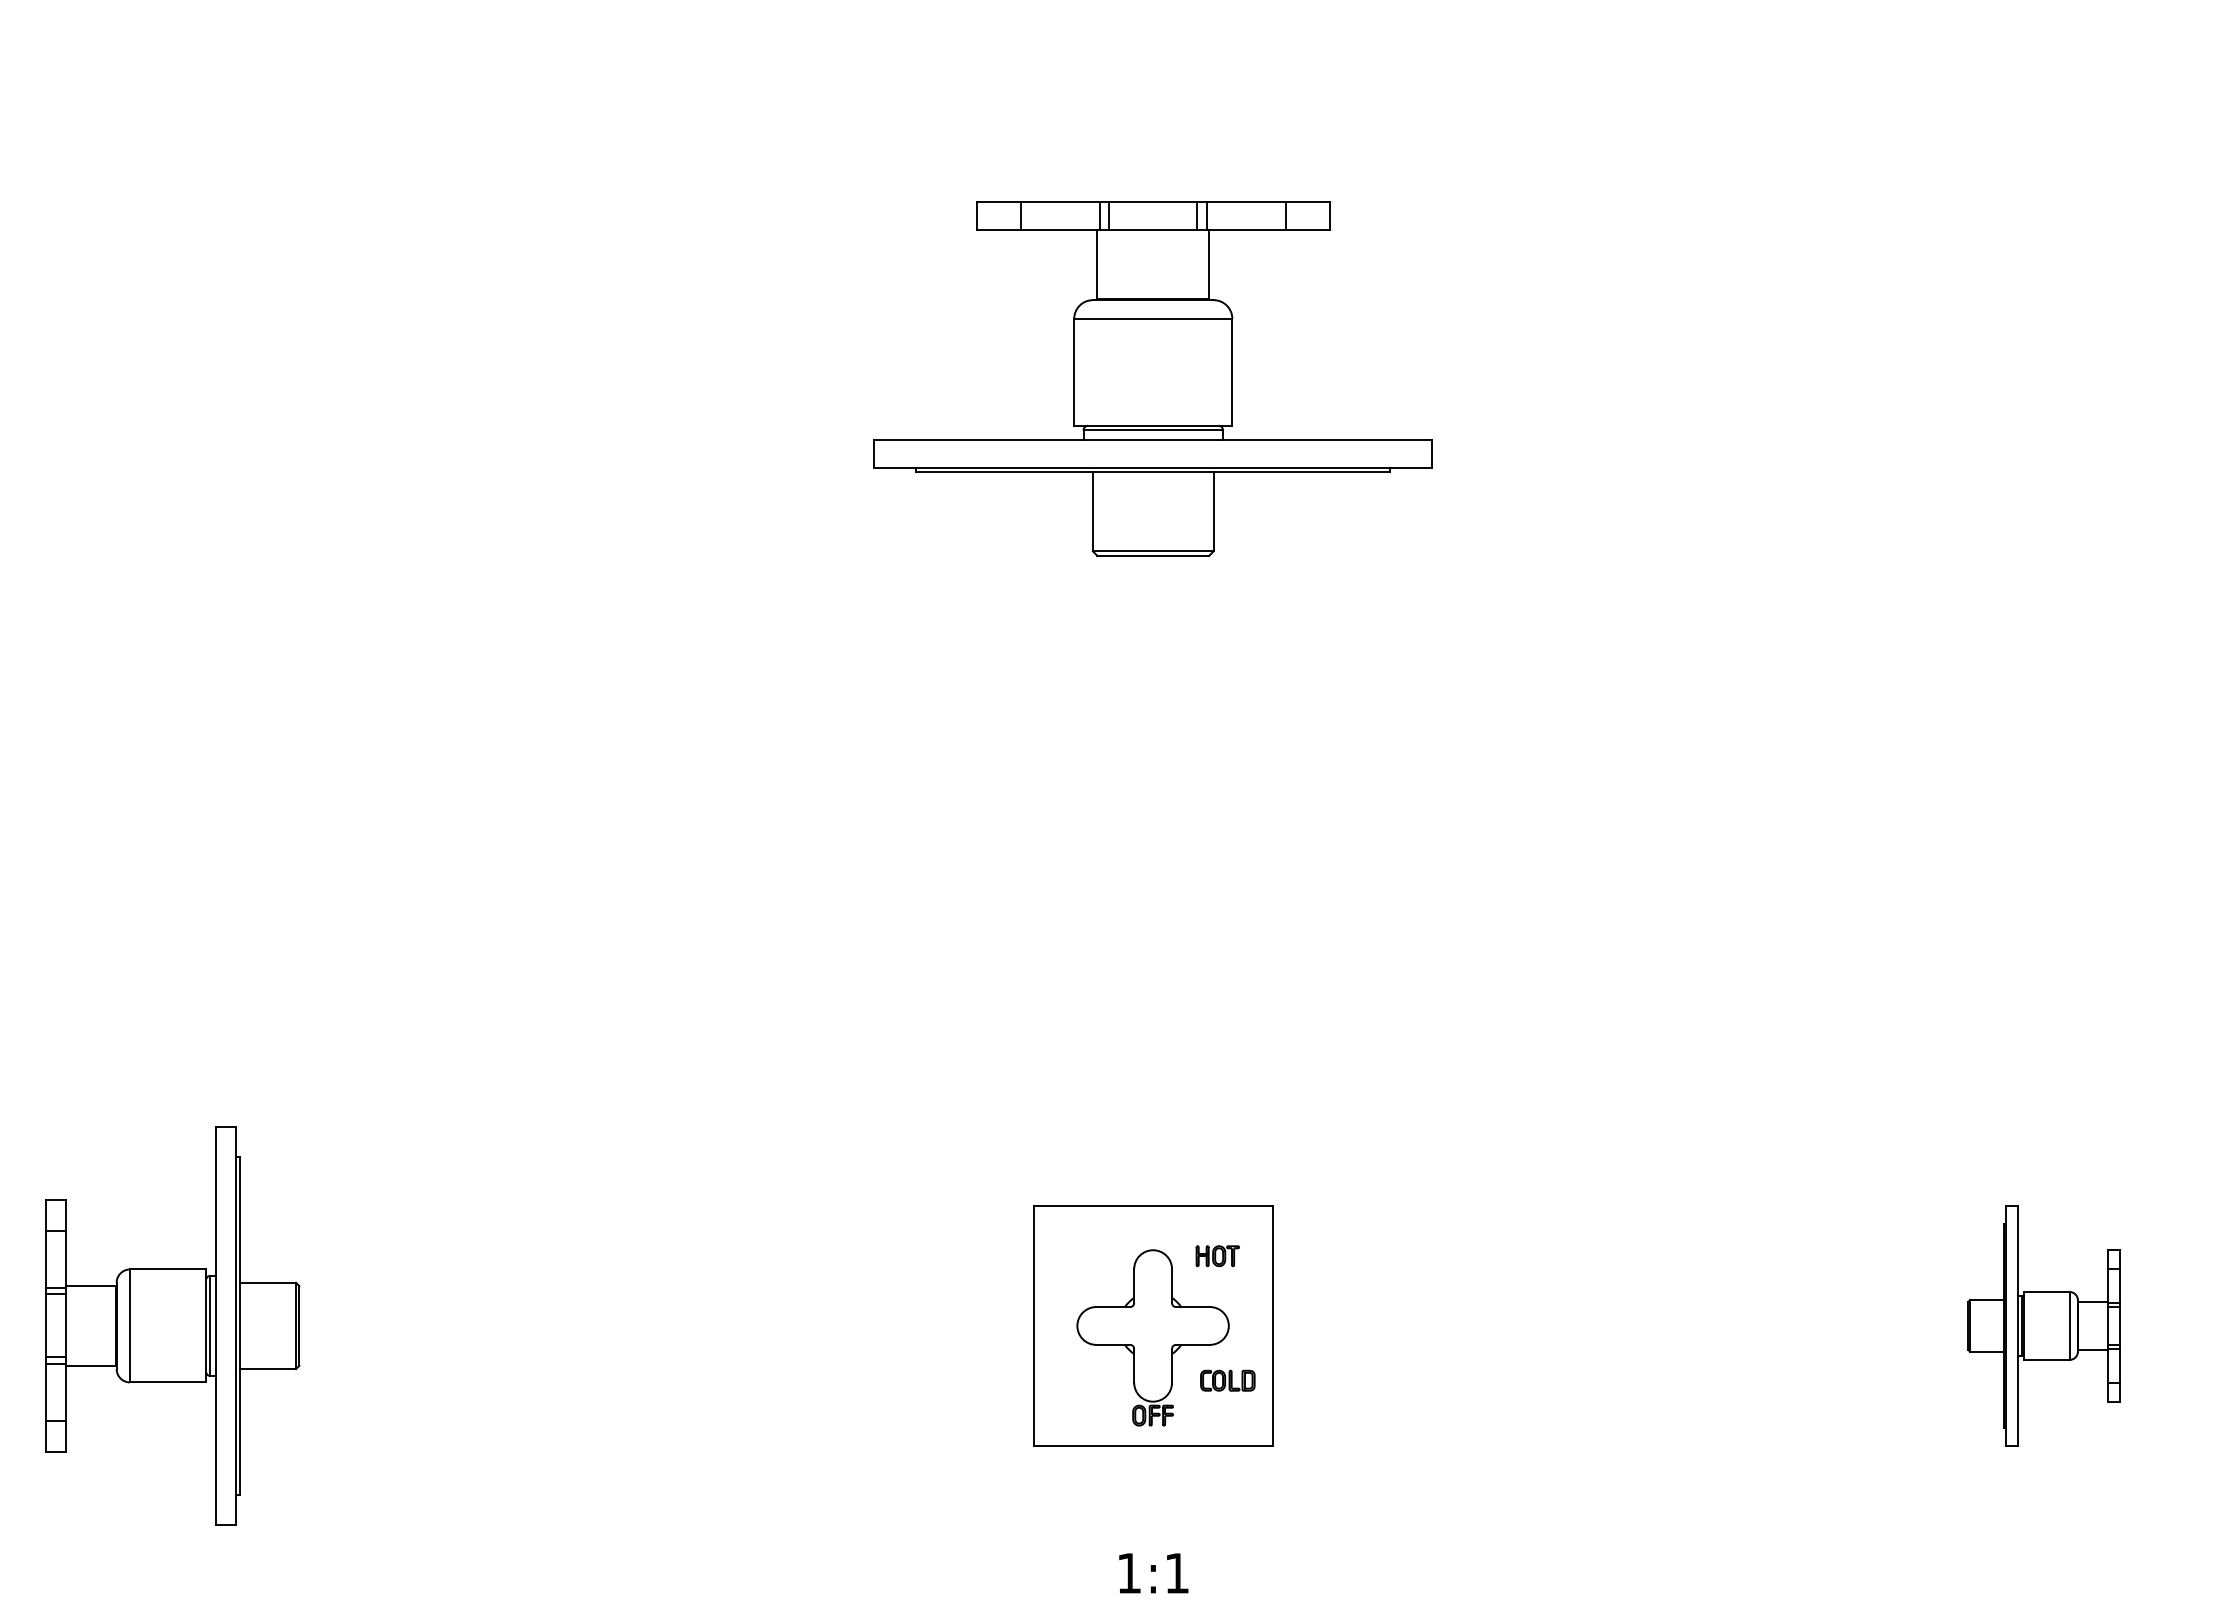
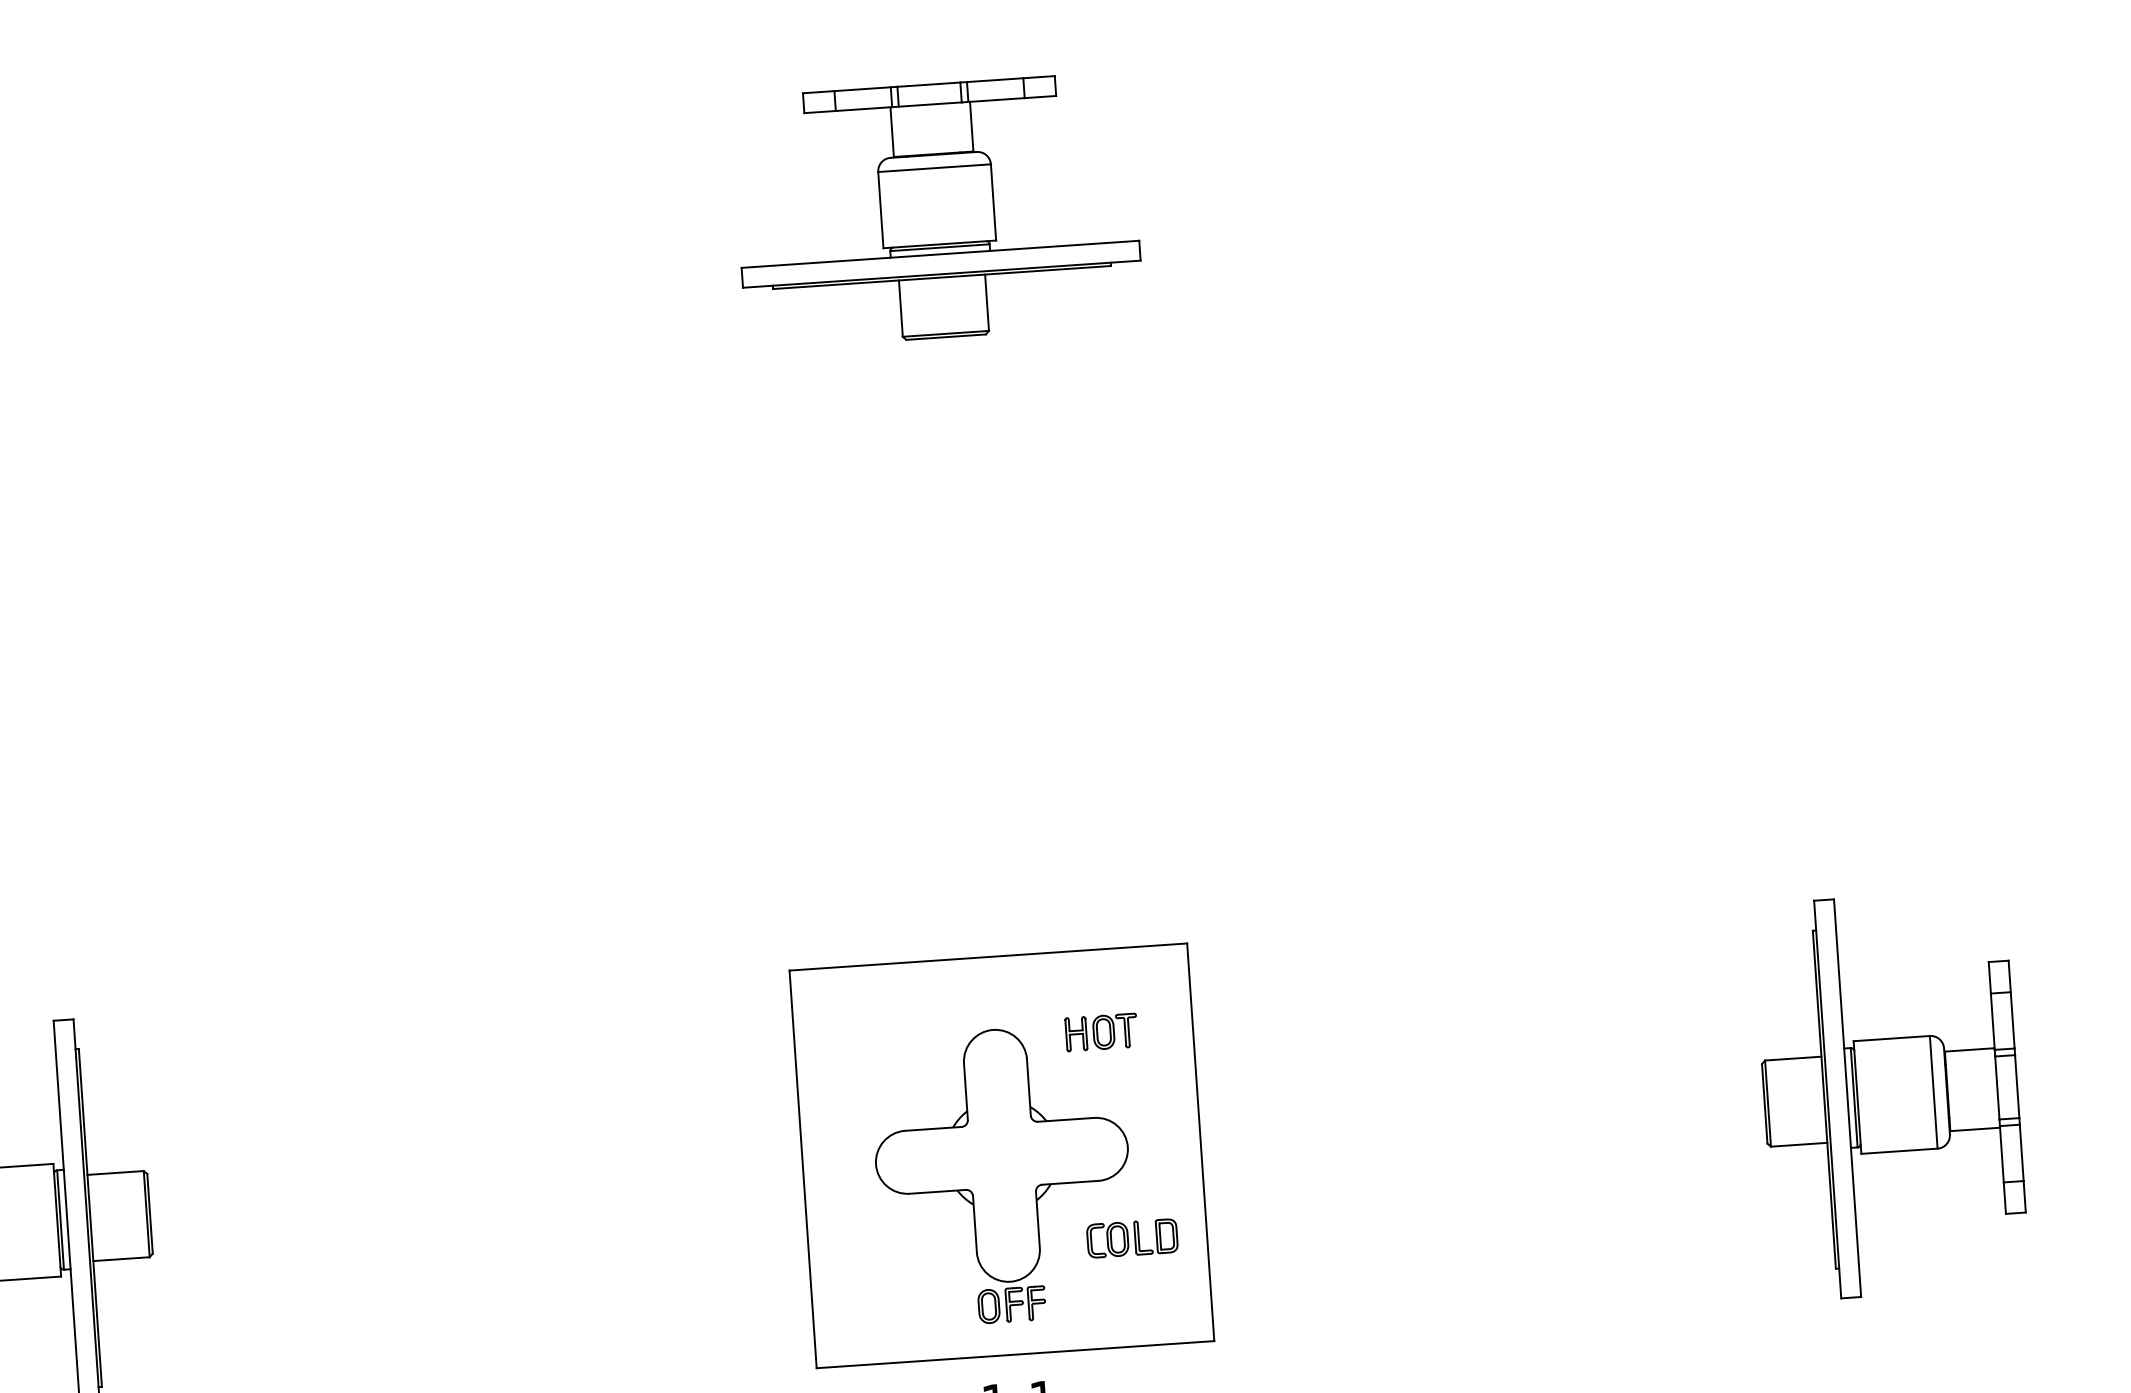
part: (1152, 378) -> (936, 210), size x0.71
part: (1152, 1325) -> (1001, 1155), size x1.67
part: (2043, 1325) -> (1890, 1094), size x1.67

